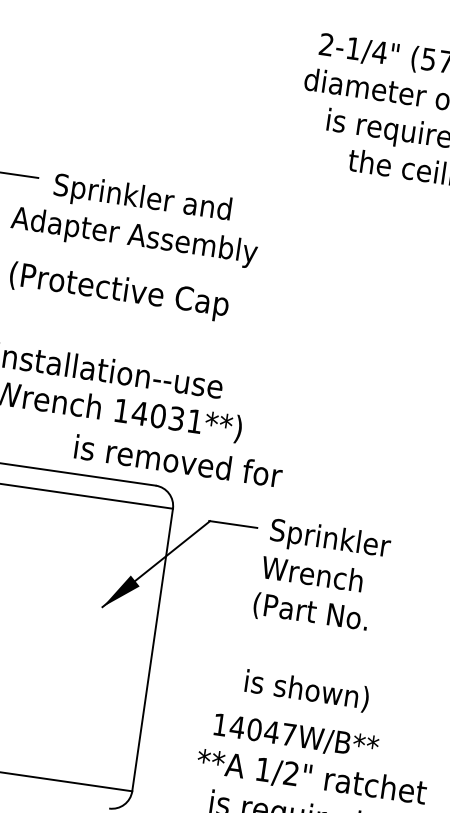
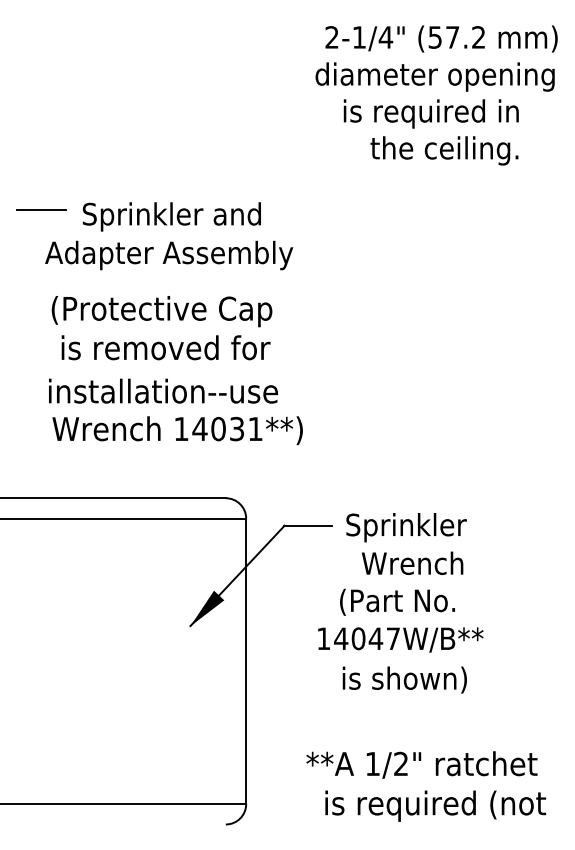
text: (178, 460) -> (165, 347), moved
text: (312, 573) -> (412, 562), moved
text: (296, 736) -> (400, 639), moved

